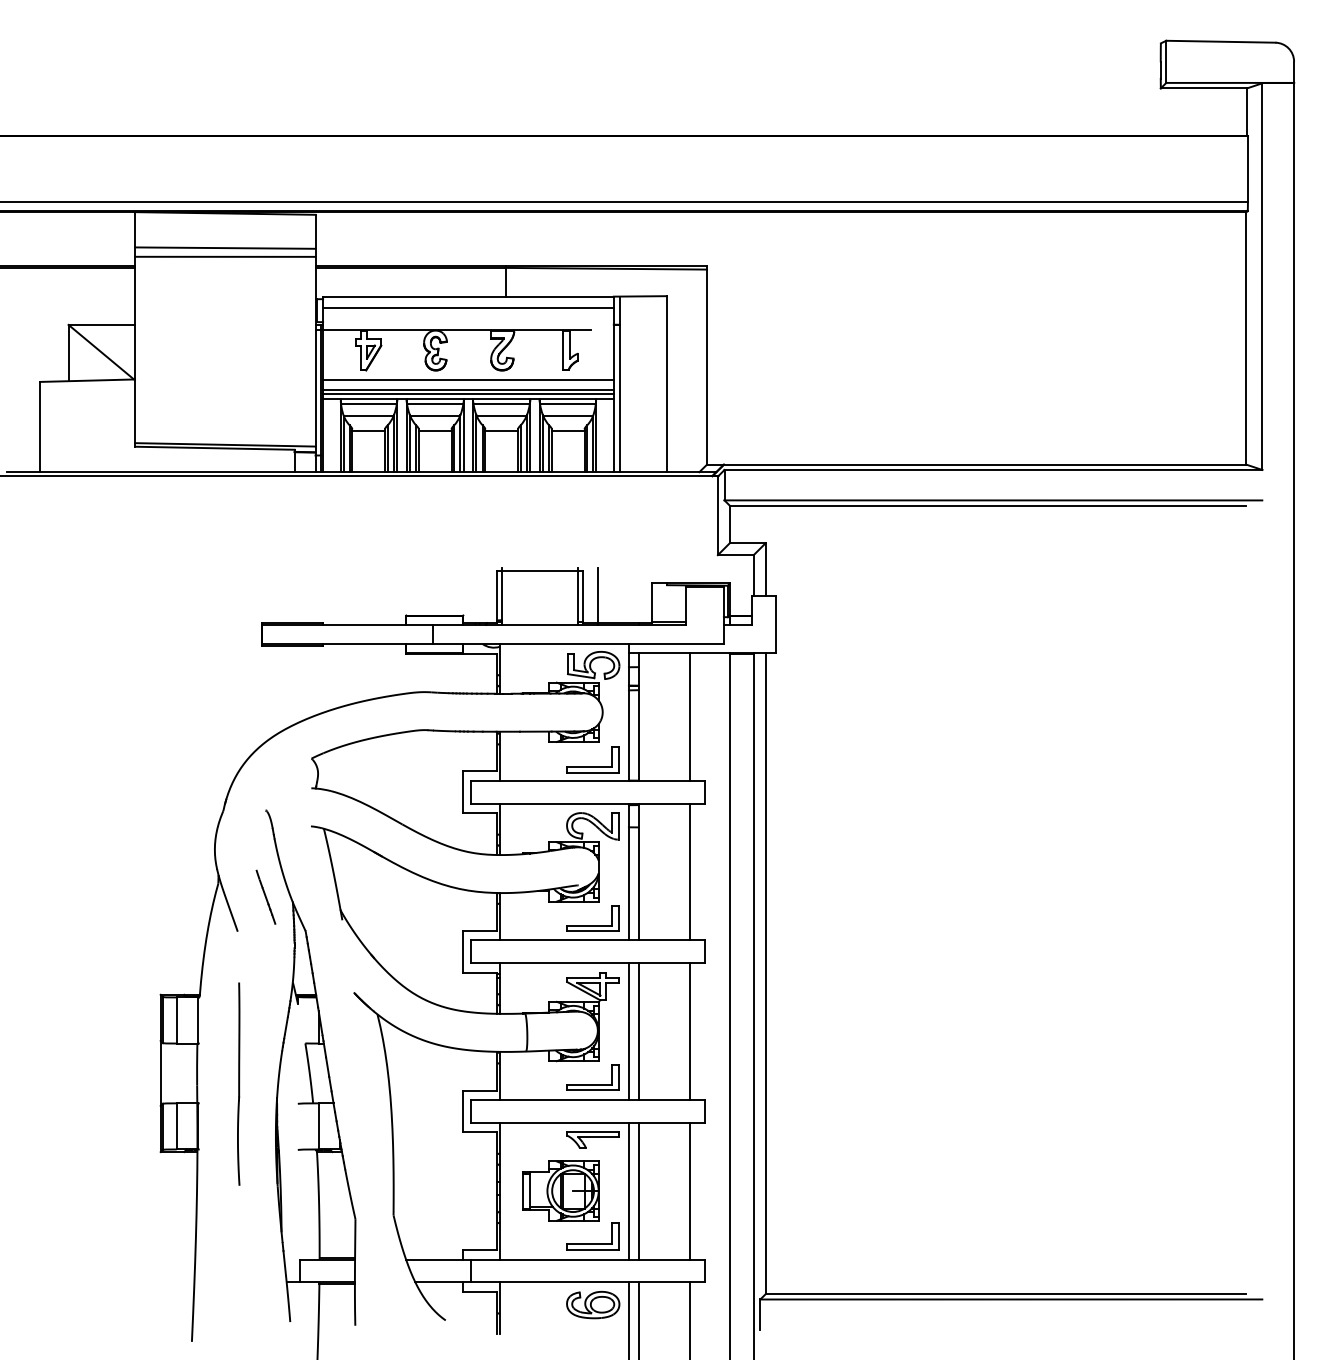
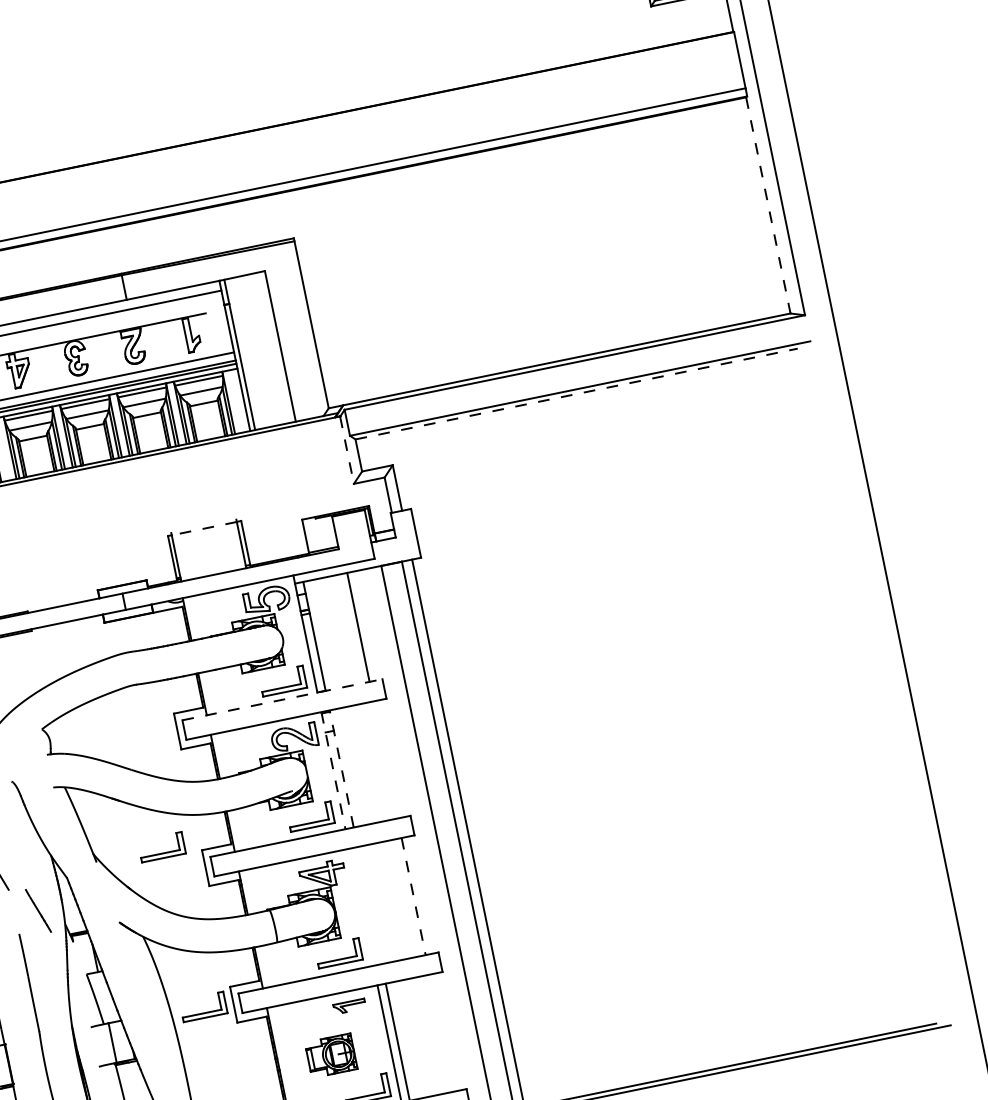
line: (1246, 338) -> (768, 205), solid -> dashed
line: (988, 505) -> (576, 393), solid -> dashed
line: (717, 516) -> (346, 450), solid -> dashed
line: (539, 570) -> (203, 528), solid -> dashed
line: (597, 595) -> (257, 539), removed
line: (588, 780) -> (282, 699), solid -> dashed
line: (638, 871) -> (341, 768), solid -> dashed
line: (689, 871) -> (385, 759), removed
line: (628, 872) -> (333, 771), solid -> dashed
line: (265, 896) -> (37, 910), moved
part: (418, 925) -> (162, 853), added
line: (628, 1031) -> (361, 907), removed
line: (638, 1031) -> (369, 905), removed
line: (689, 1032) -> (413, 897), solid -> dashed
part: (428, 1113) -> (204, 1012), added
part: (592, 1139) -> (349, 1006), size x0.7
part: (560, 1190) -> (330, 1055), size x0.7
line: (689, 1190) -> (441, 1032), removed

